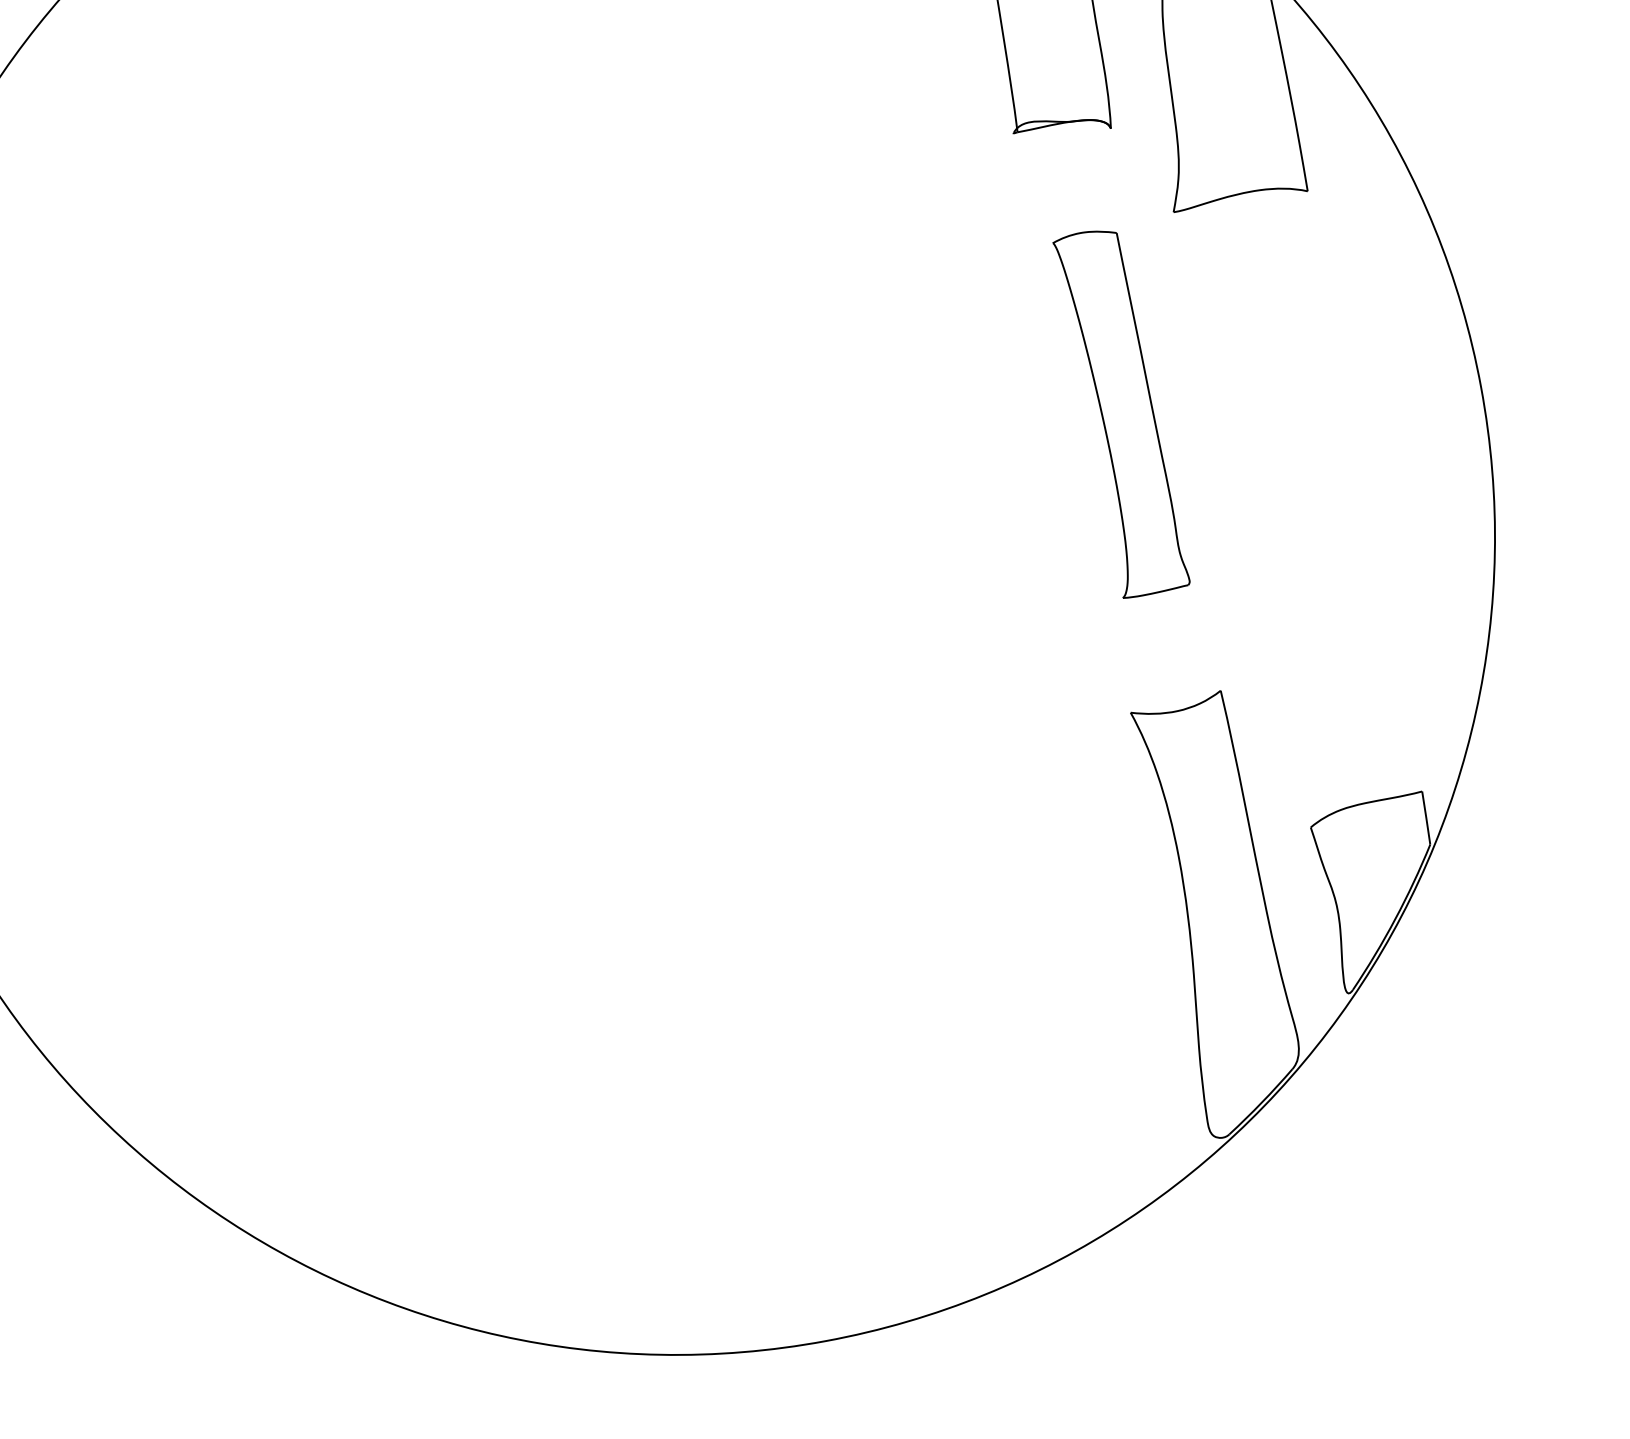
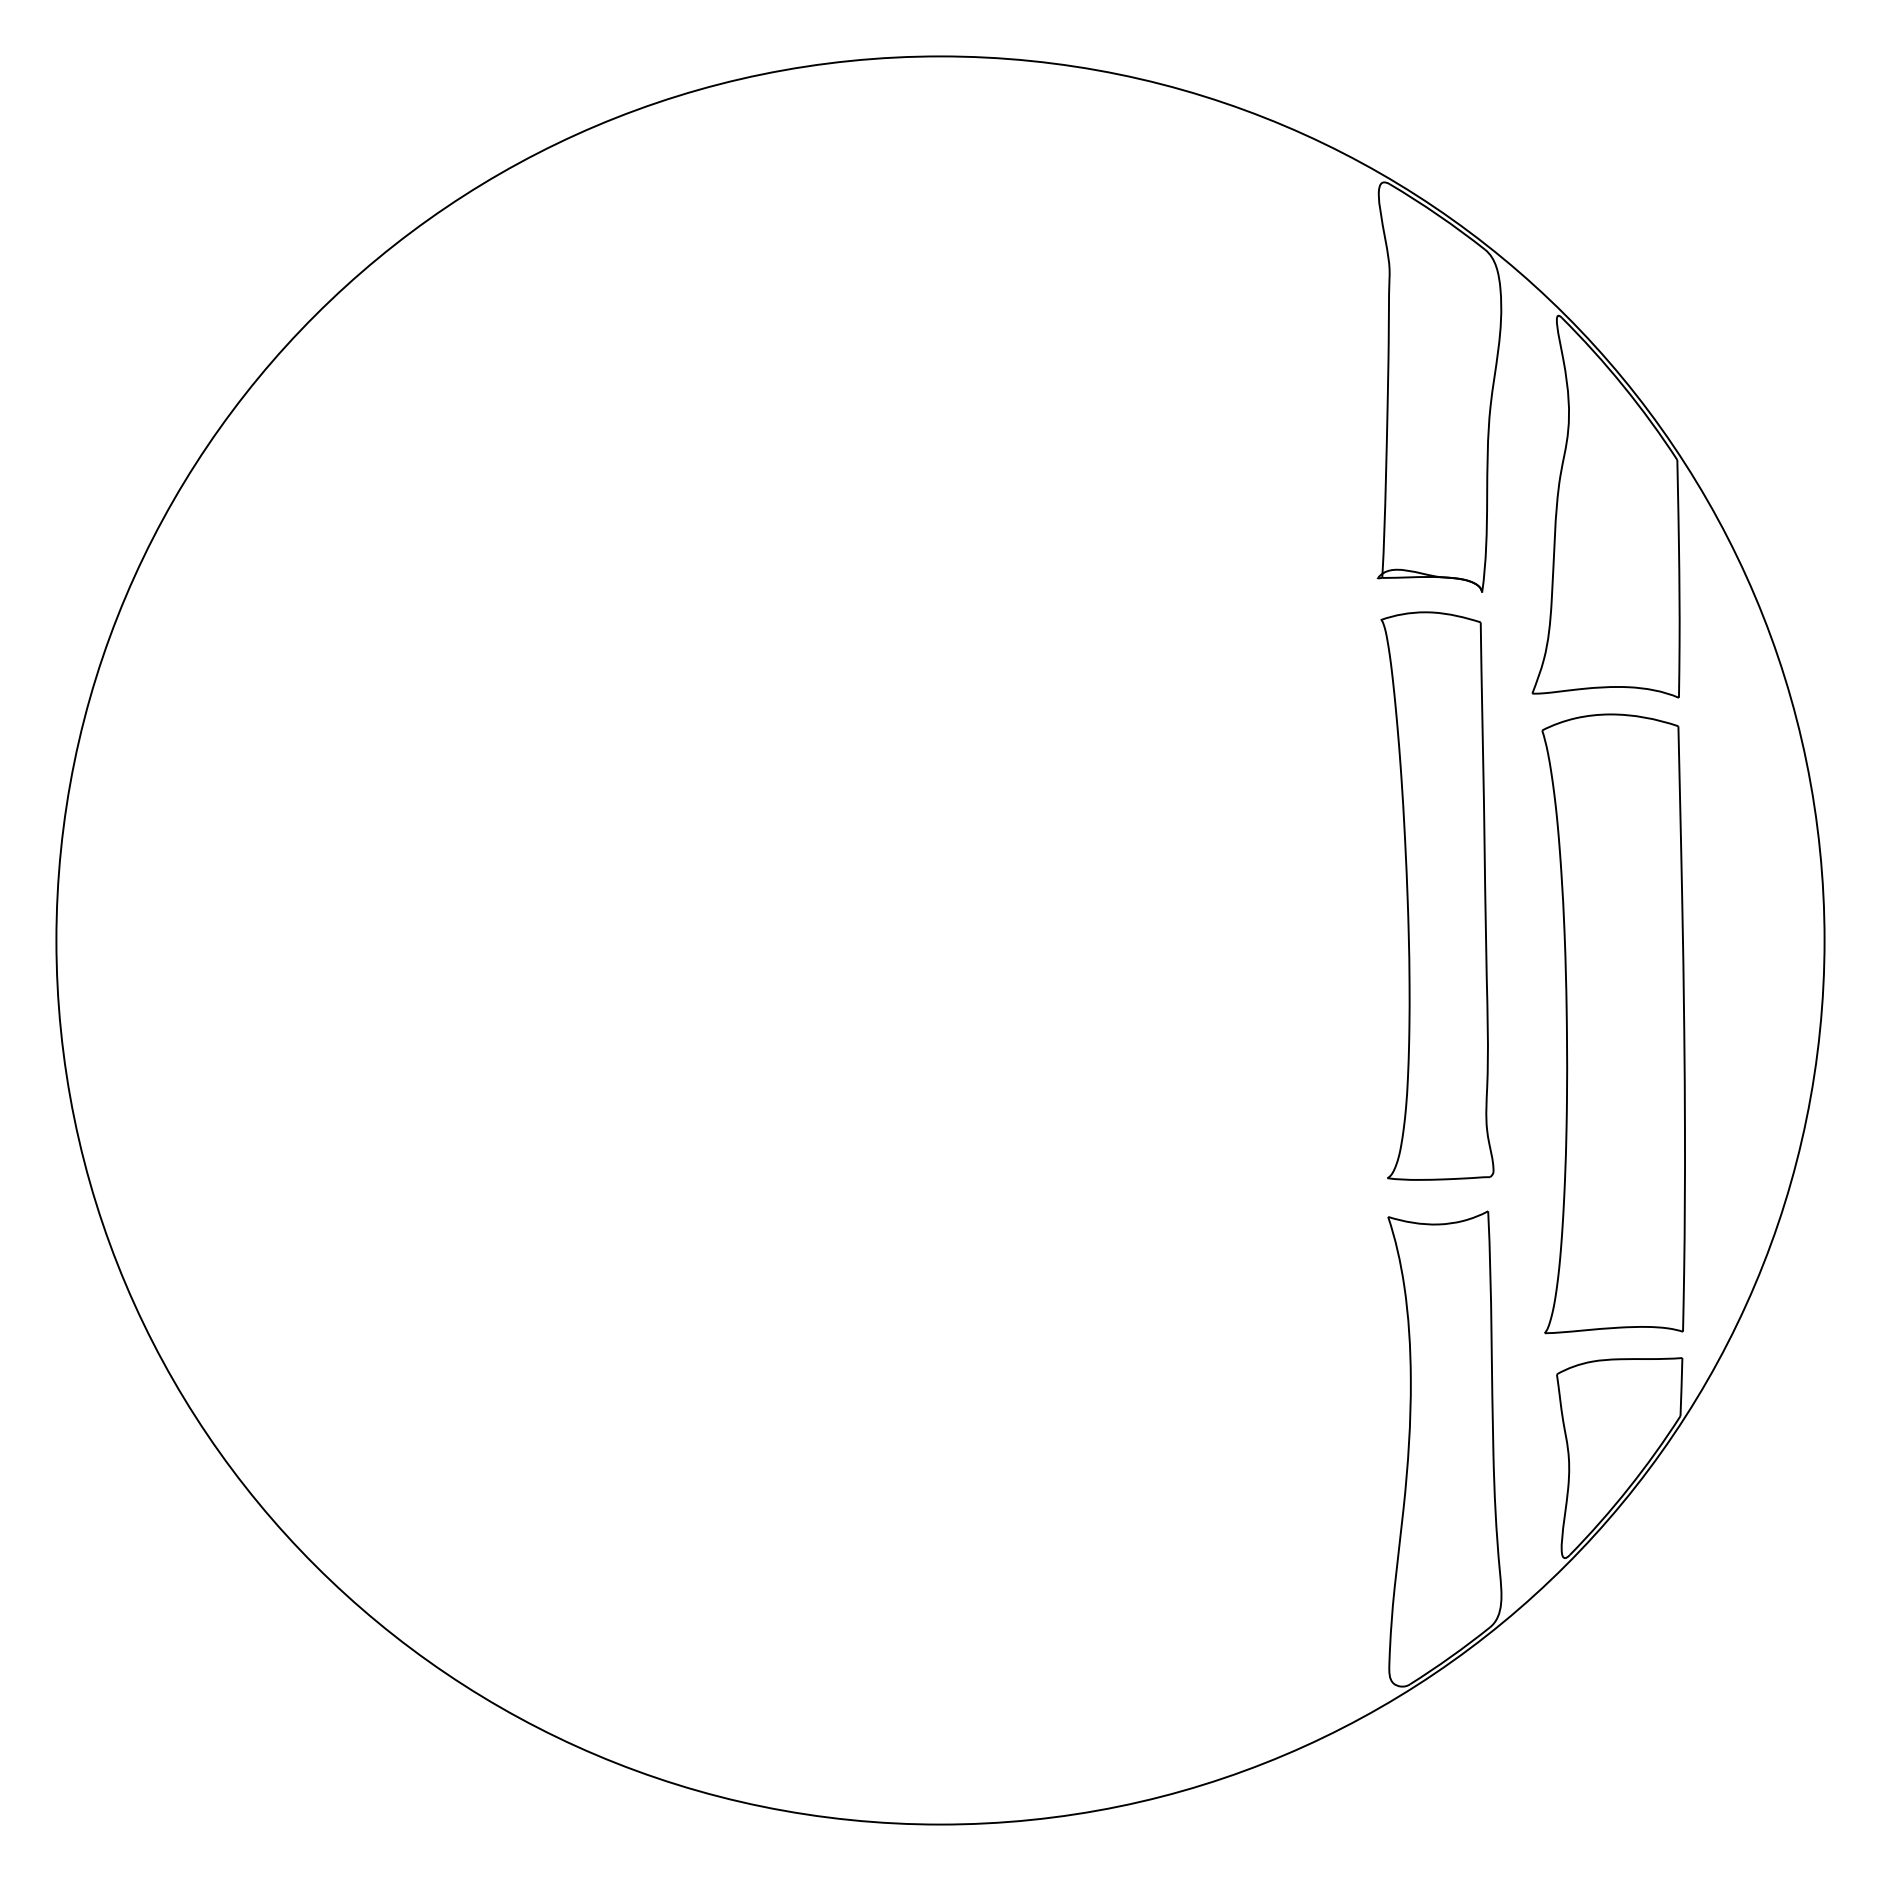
part: (1121, 411) -> (1437, 895), size x1.43
part: (1303, 498) -> (1613, 1023), added

